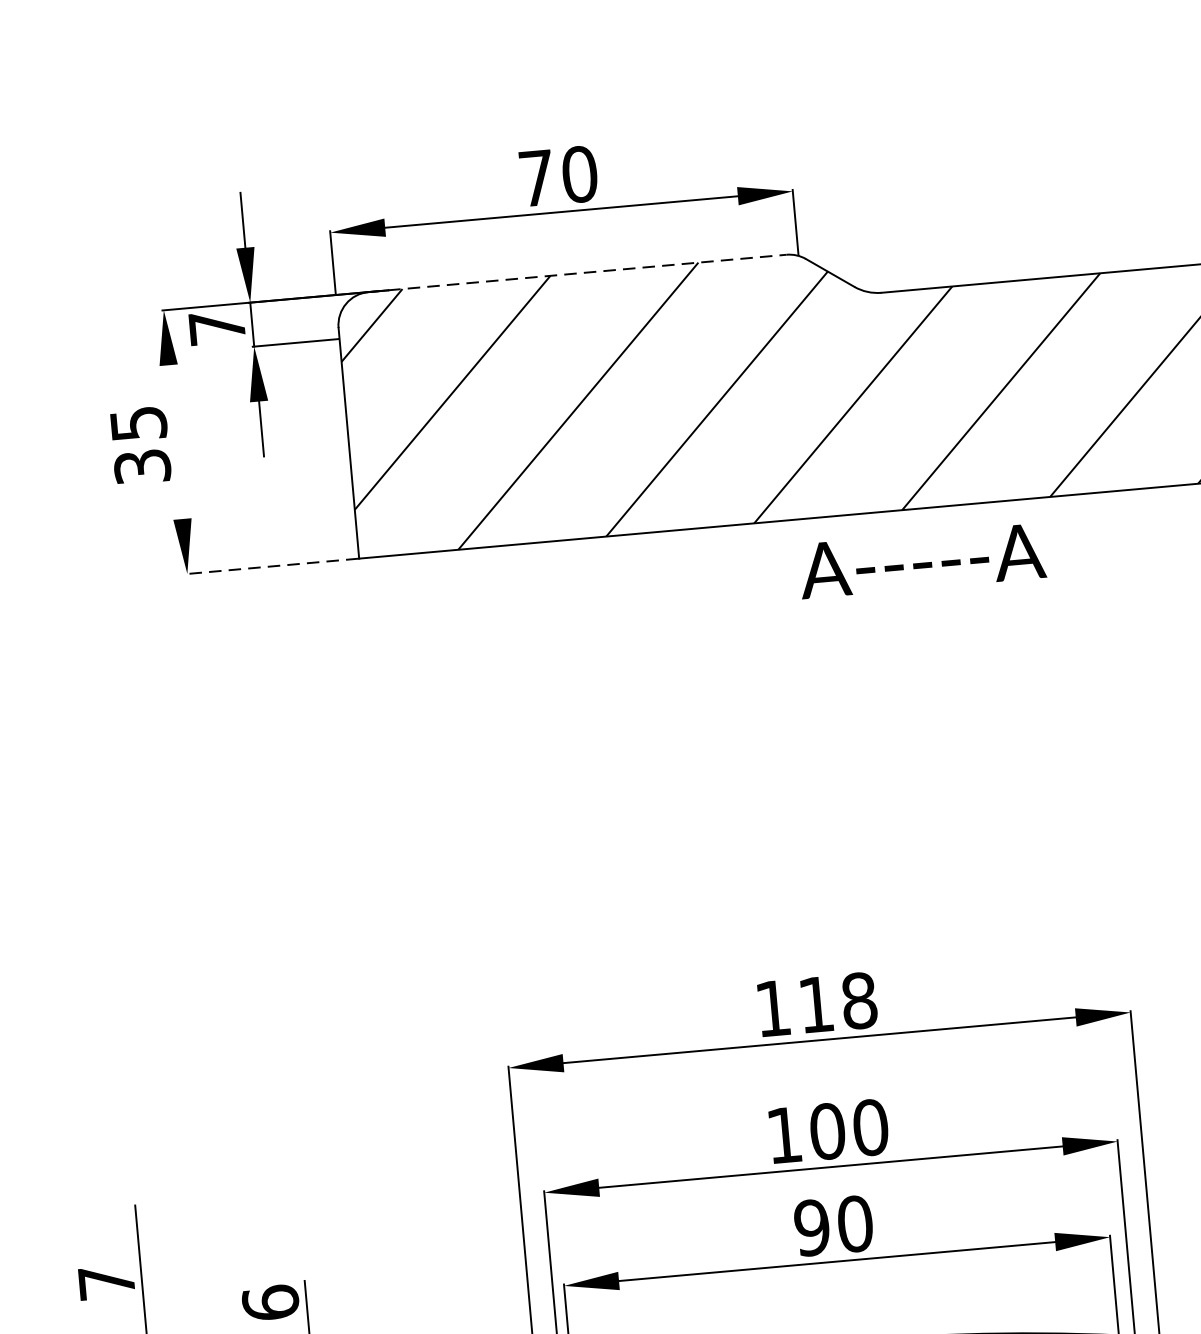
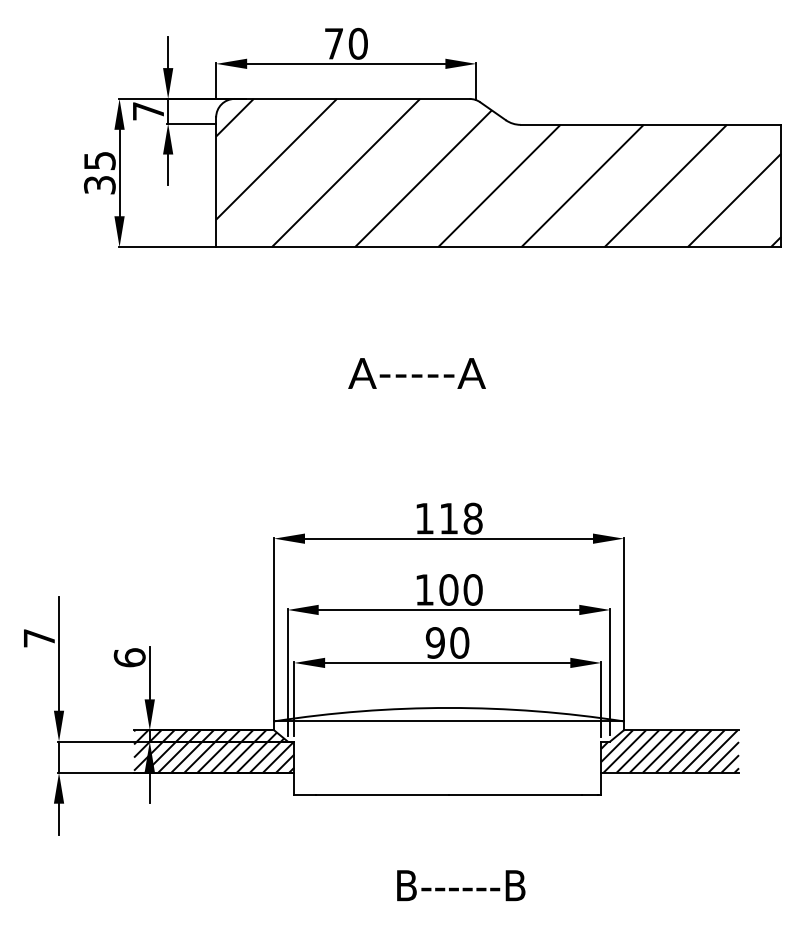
line: (578, 272) -> (352, 98), dashed -> solid
line: (175, 441) -> (119, 172), added
text: (921, 561) -> (416, 373), moved
line: (270, 567) -> (166, 247), dashed -> solid

